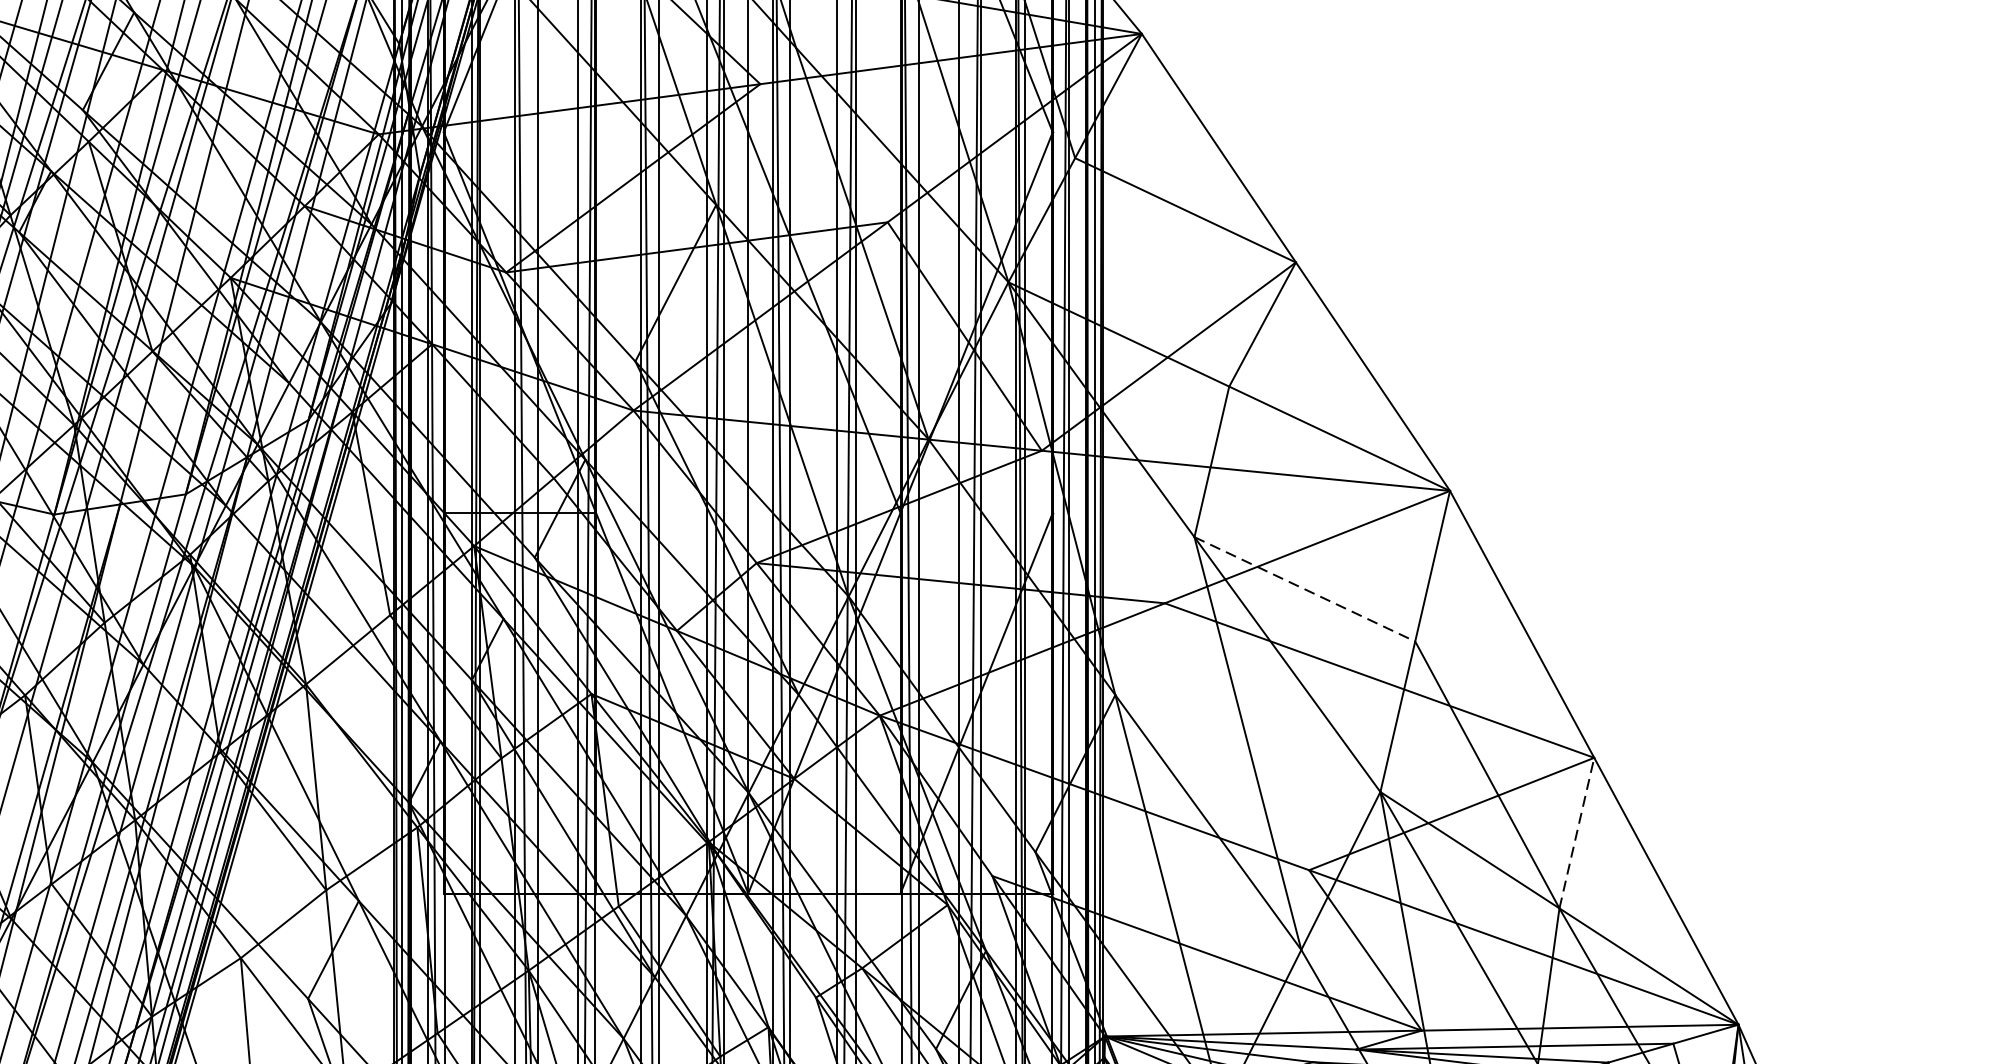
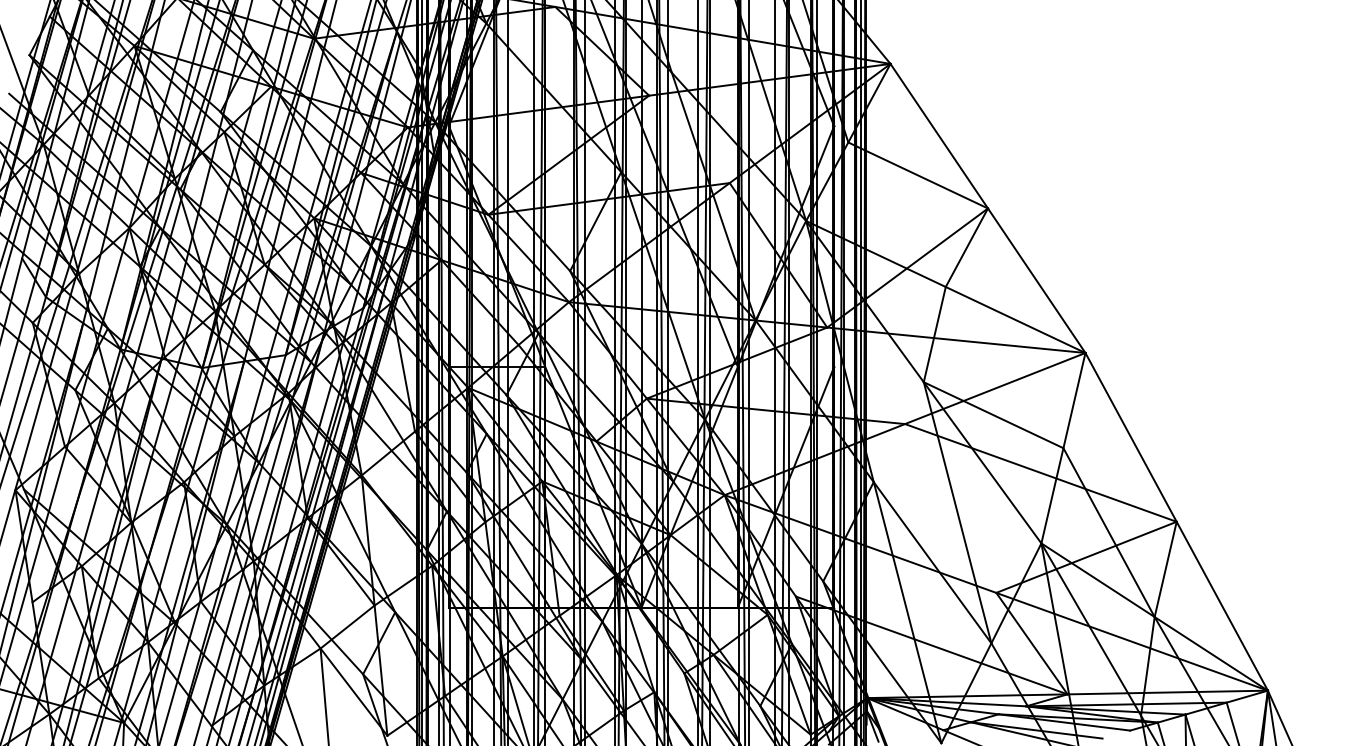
line: (1306, 589) -> (994, 415), dashed -> solid
line: (1576, 833) -> (1165, 569), dashed -> solid

